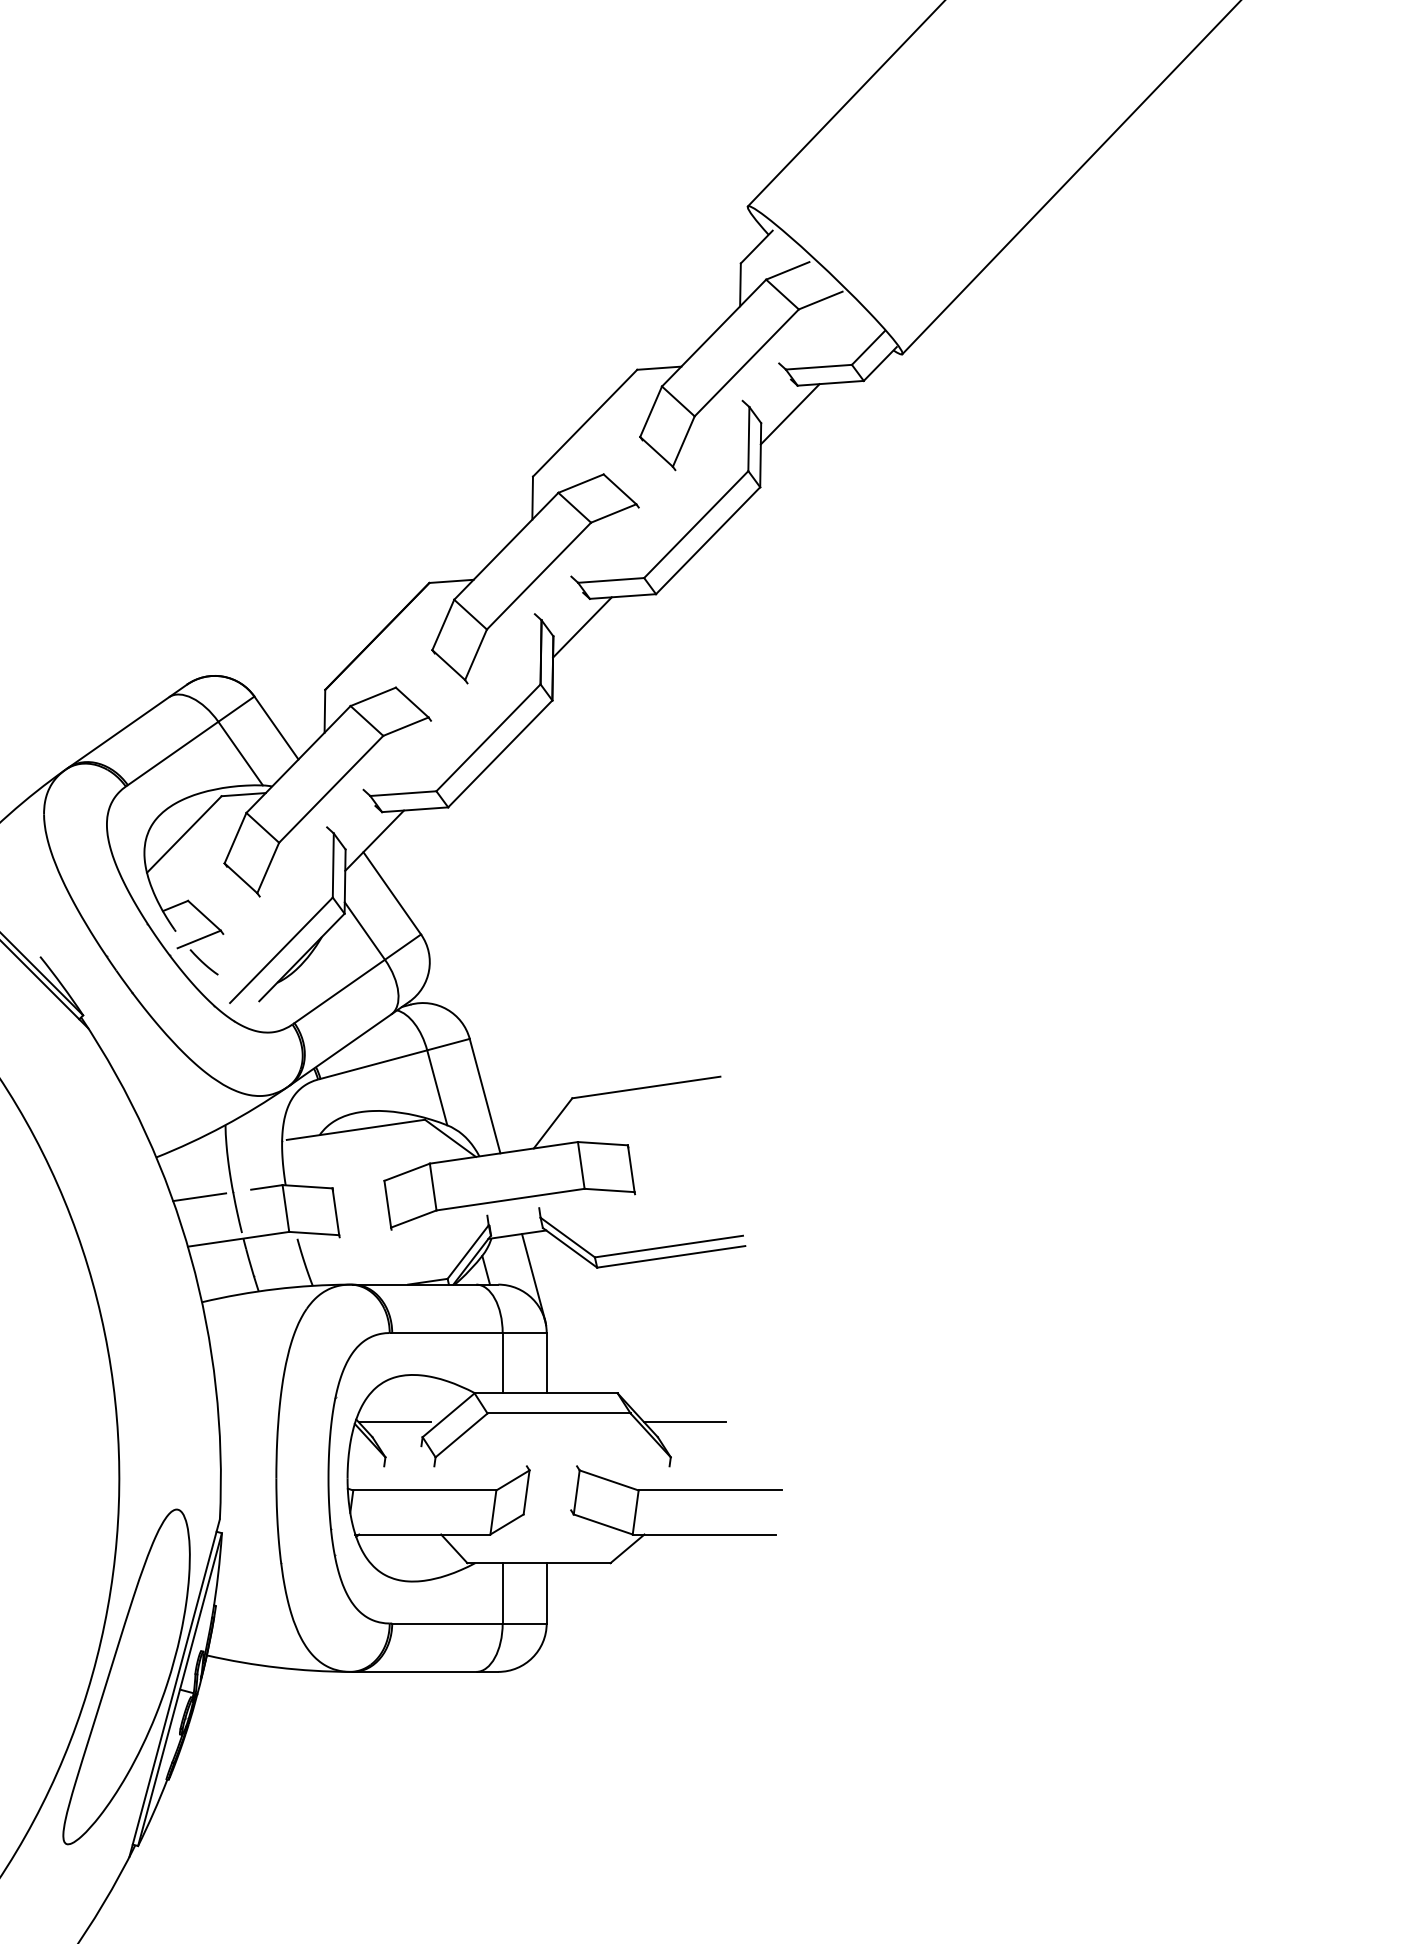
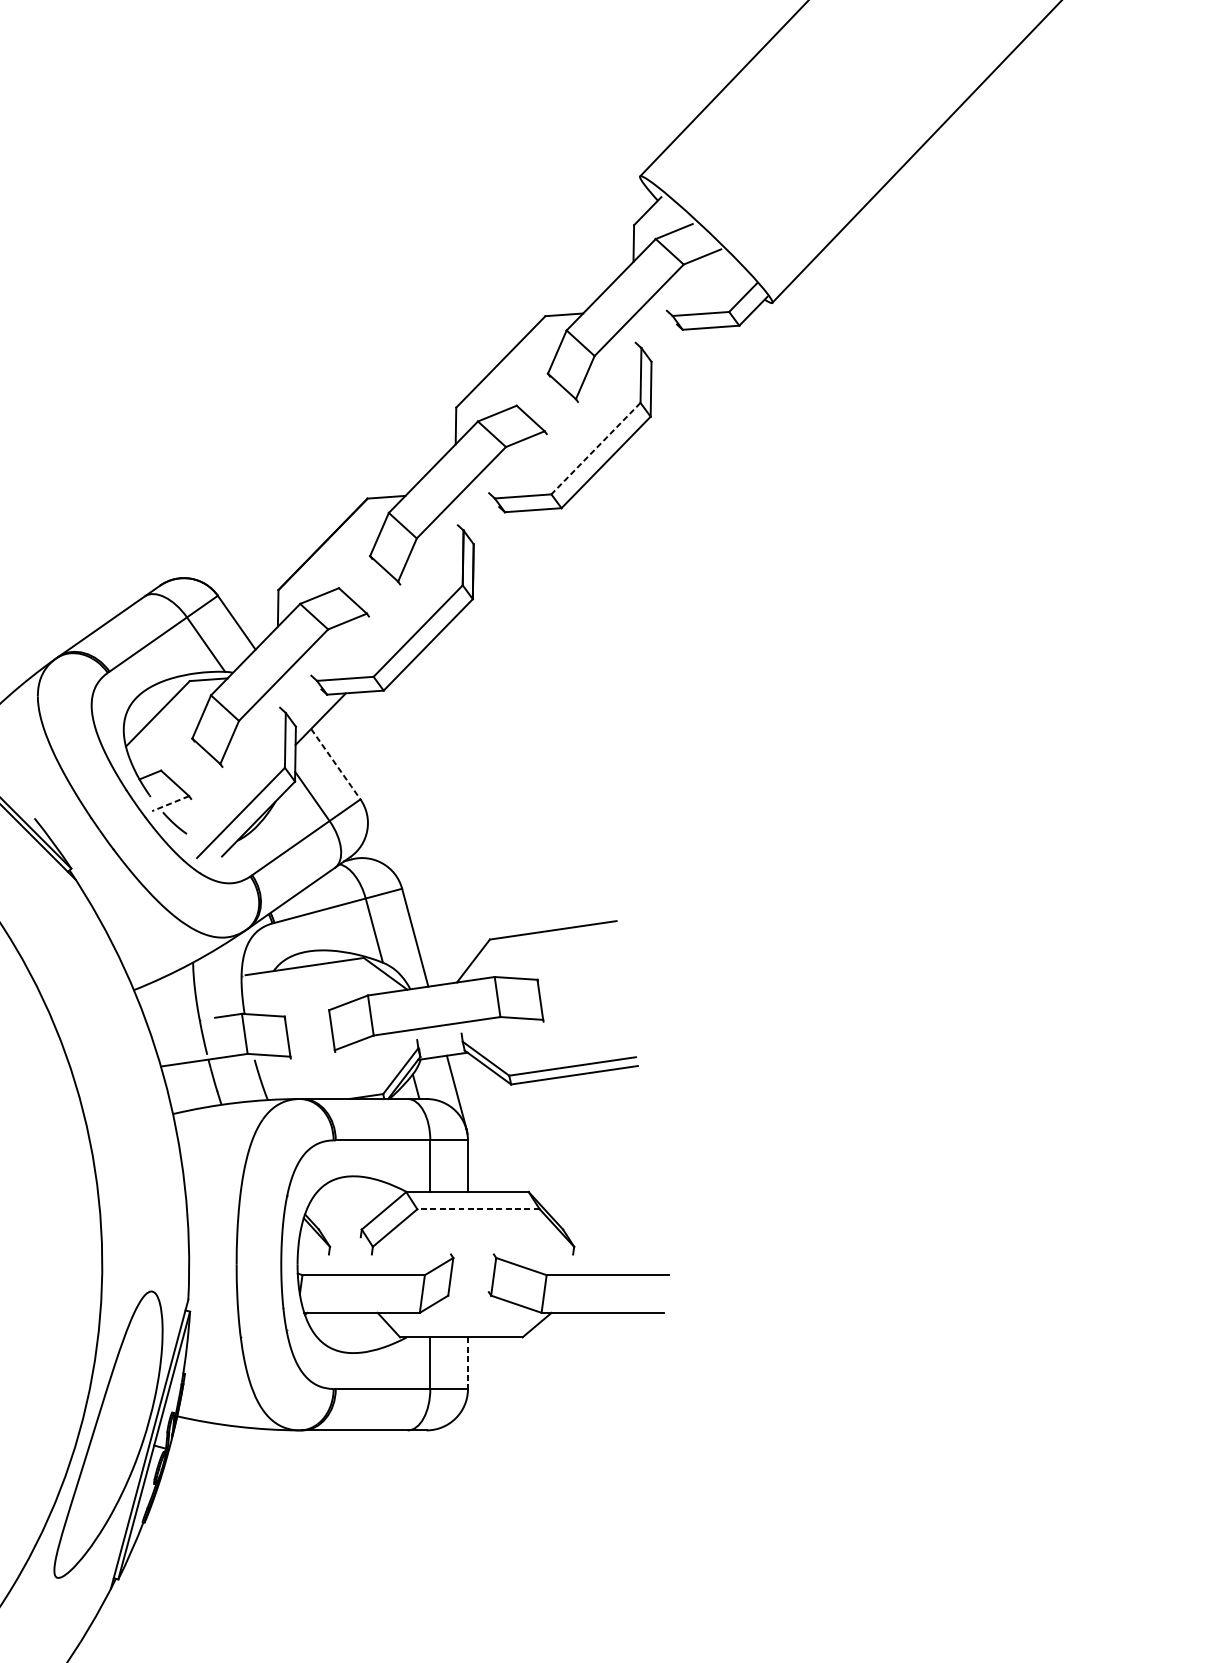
line: (789, 414) -> (675, 354), removed
line: (696, 524) -> (596, 448), solid -> dashed
line: (582, 627) -> (498, 536), removed
line: (392, 893) -> (336, 764), solid -> dashed
line: (198, 939) -> (170, 803), solid -> dashed
line: (199, 1197) -> (170, 1024), removed
line: (559, 1413) -> (478, 1209), solid -> dashed
line: (394, 1422) -> (337, 1216), removed
line: (684, 1422) -> (585, 1216), removed
line: (546, 1593) -> (467, 1363), solid -> dashed

